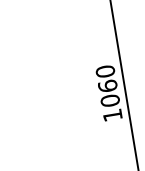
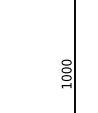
text: (107, 86) -> (66, 70), 1060 -> 1000

